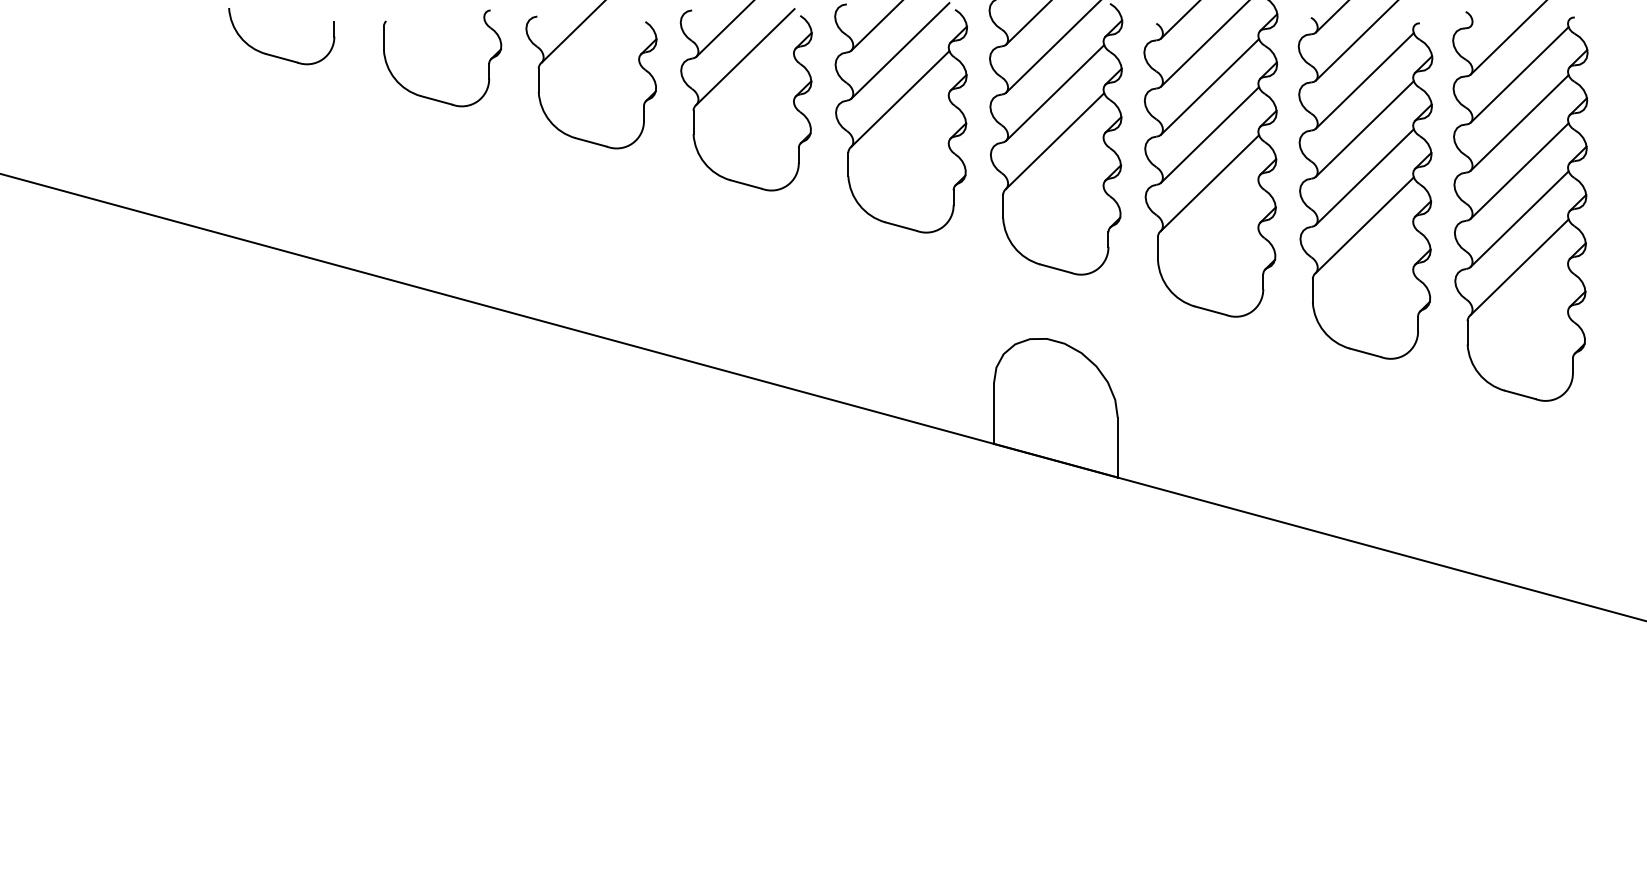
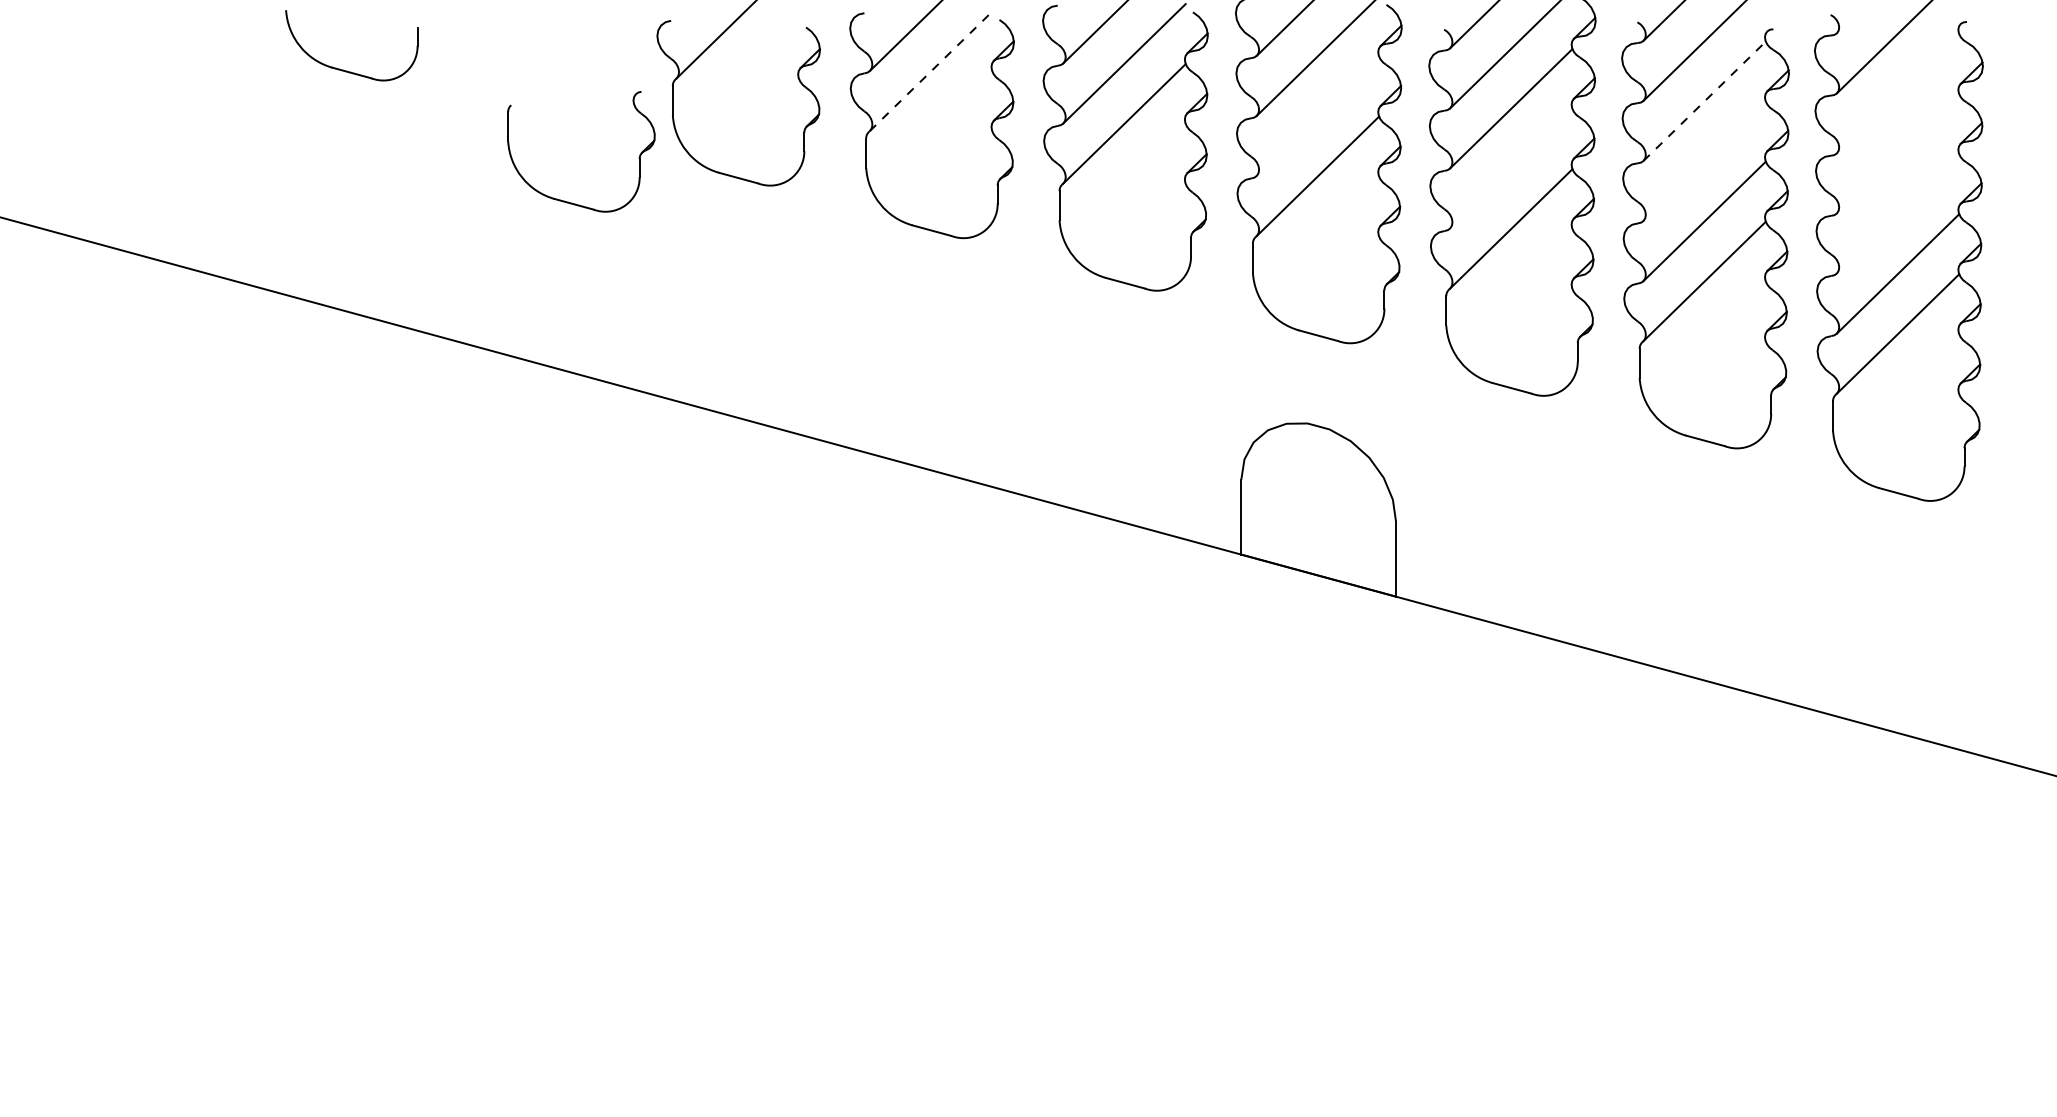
line: (745, 56) -> (931, 70), solid -> dashed
line: (1519, 74) -> (1897, 93), removed
line: (1365, 80) -> (1705, 100), solid -> dashed
line: (1055, 92) -> (1318, 115), removed
part: (434, 98) -> (571, 201), moved
line: (1519, 122) -> (1897, 153), removed
line: (1364, 128) -> (1704, 160), removed
line: (1209, 134) -> (1510, 168), removed
line: (1519, 170) -> (1897, 213), removed

